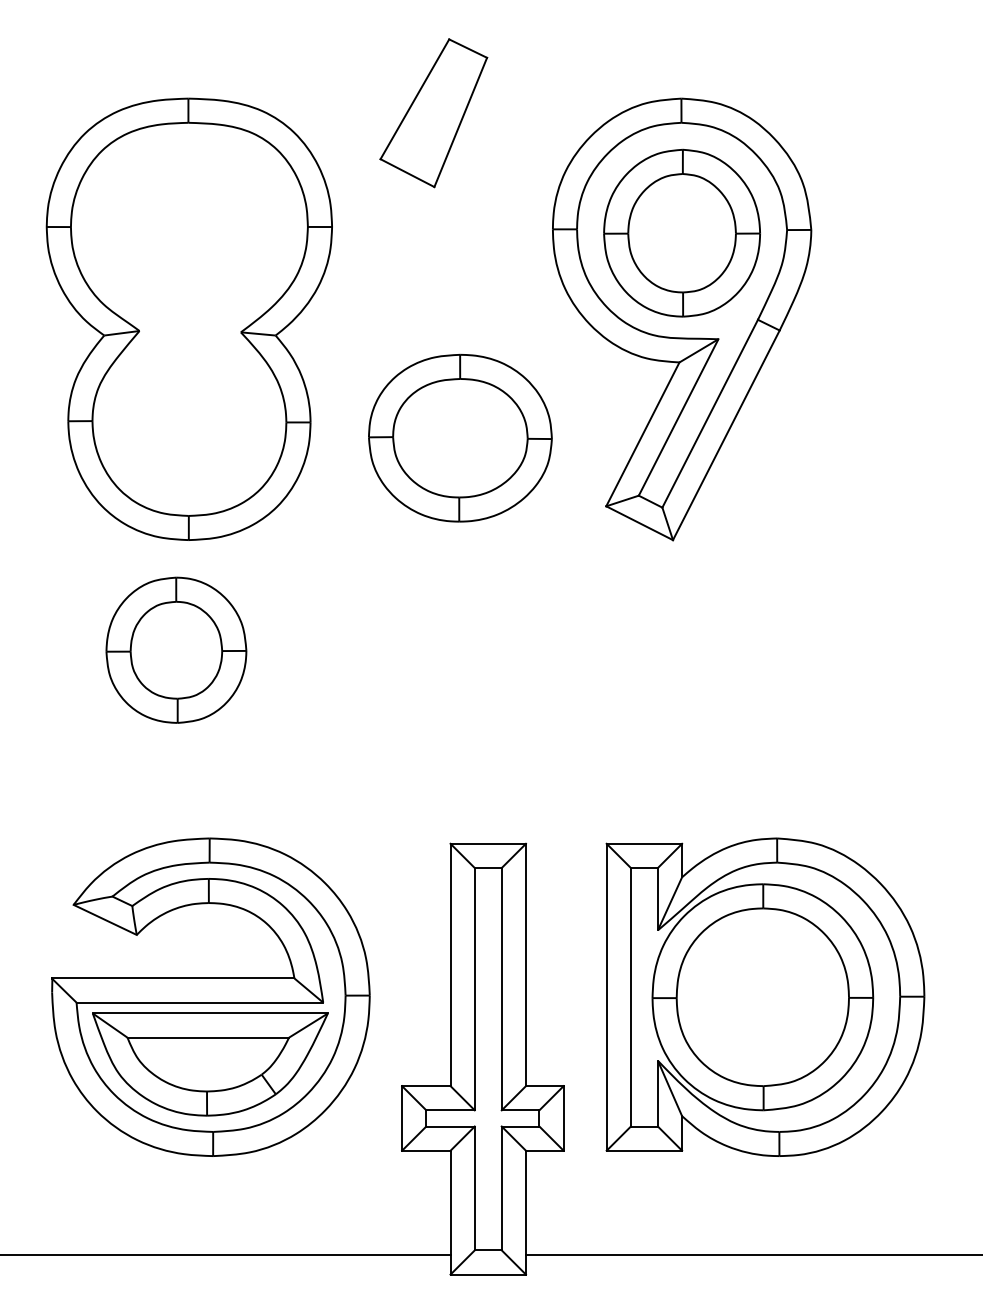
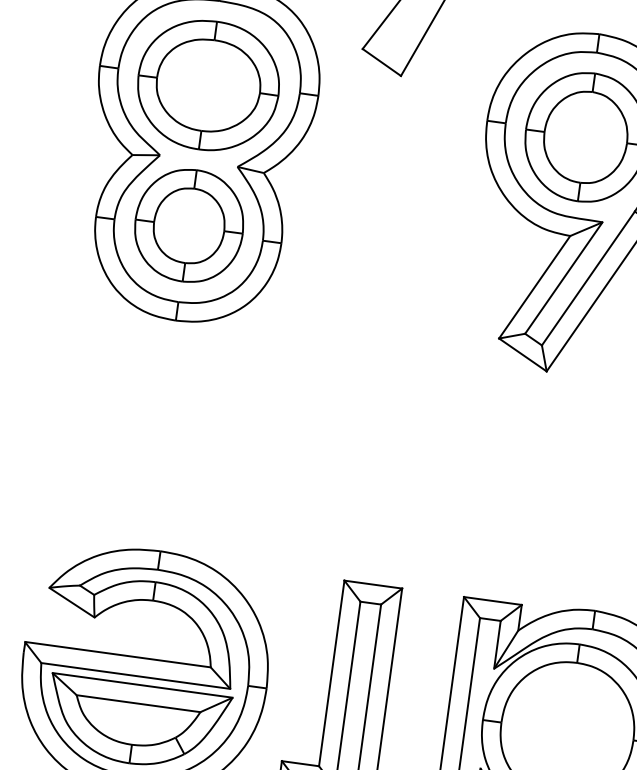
part: (460, 437) -> (208, 85), moved
part: (176, 649) -> (189, 225), moved

